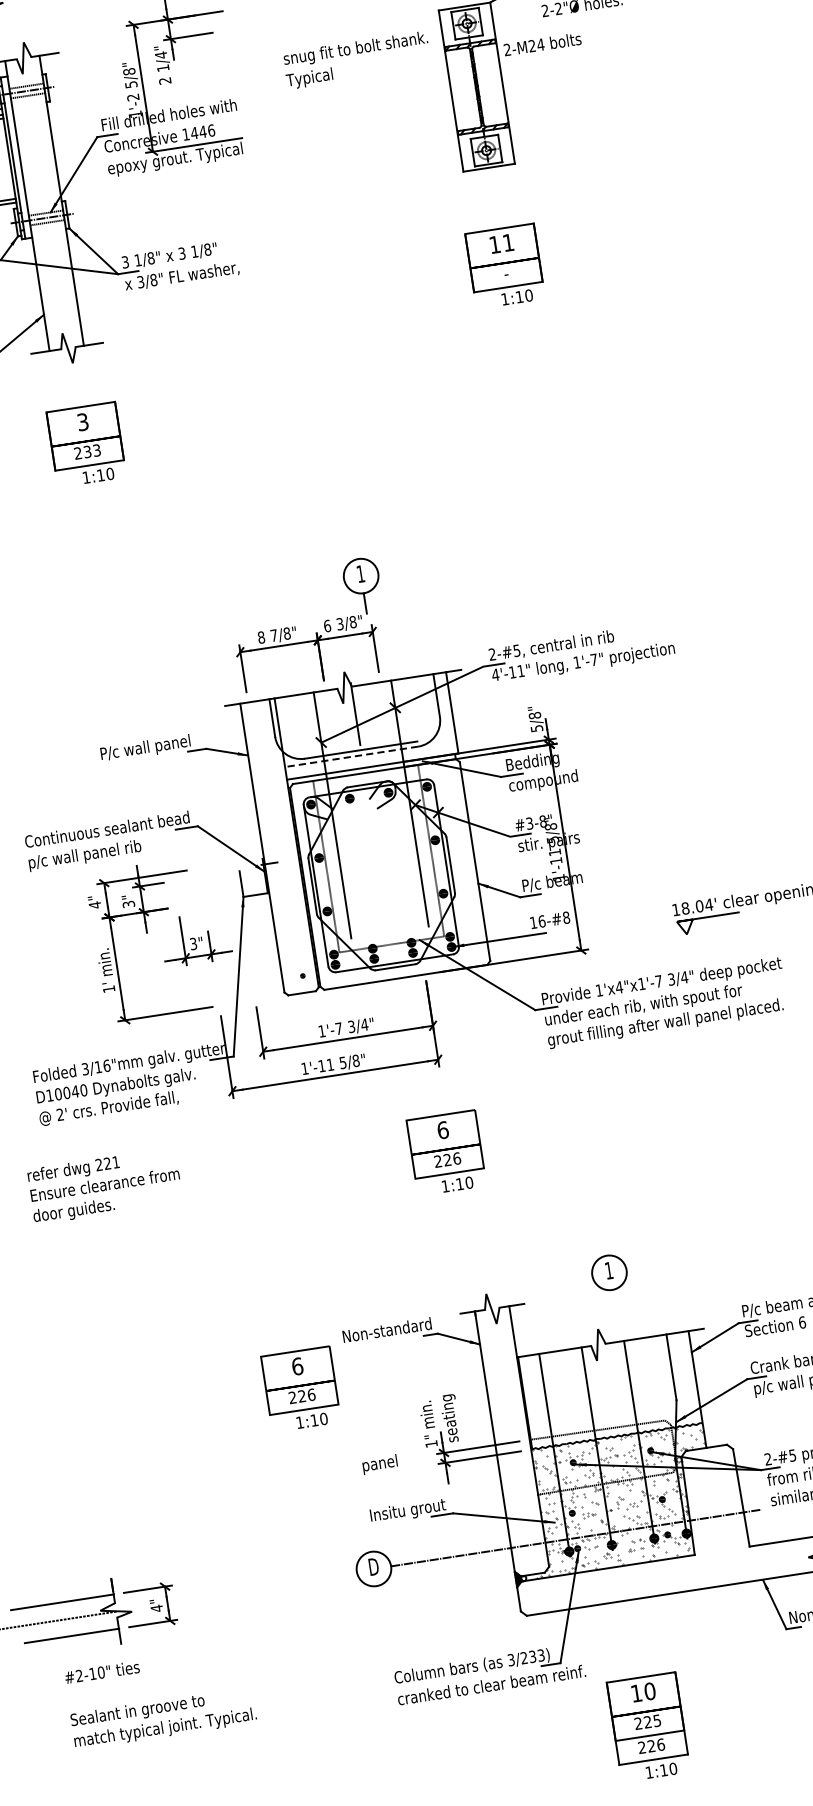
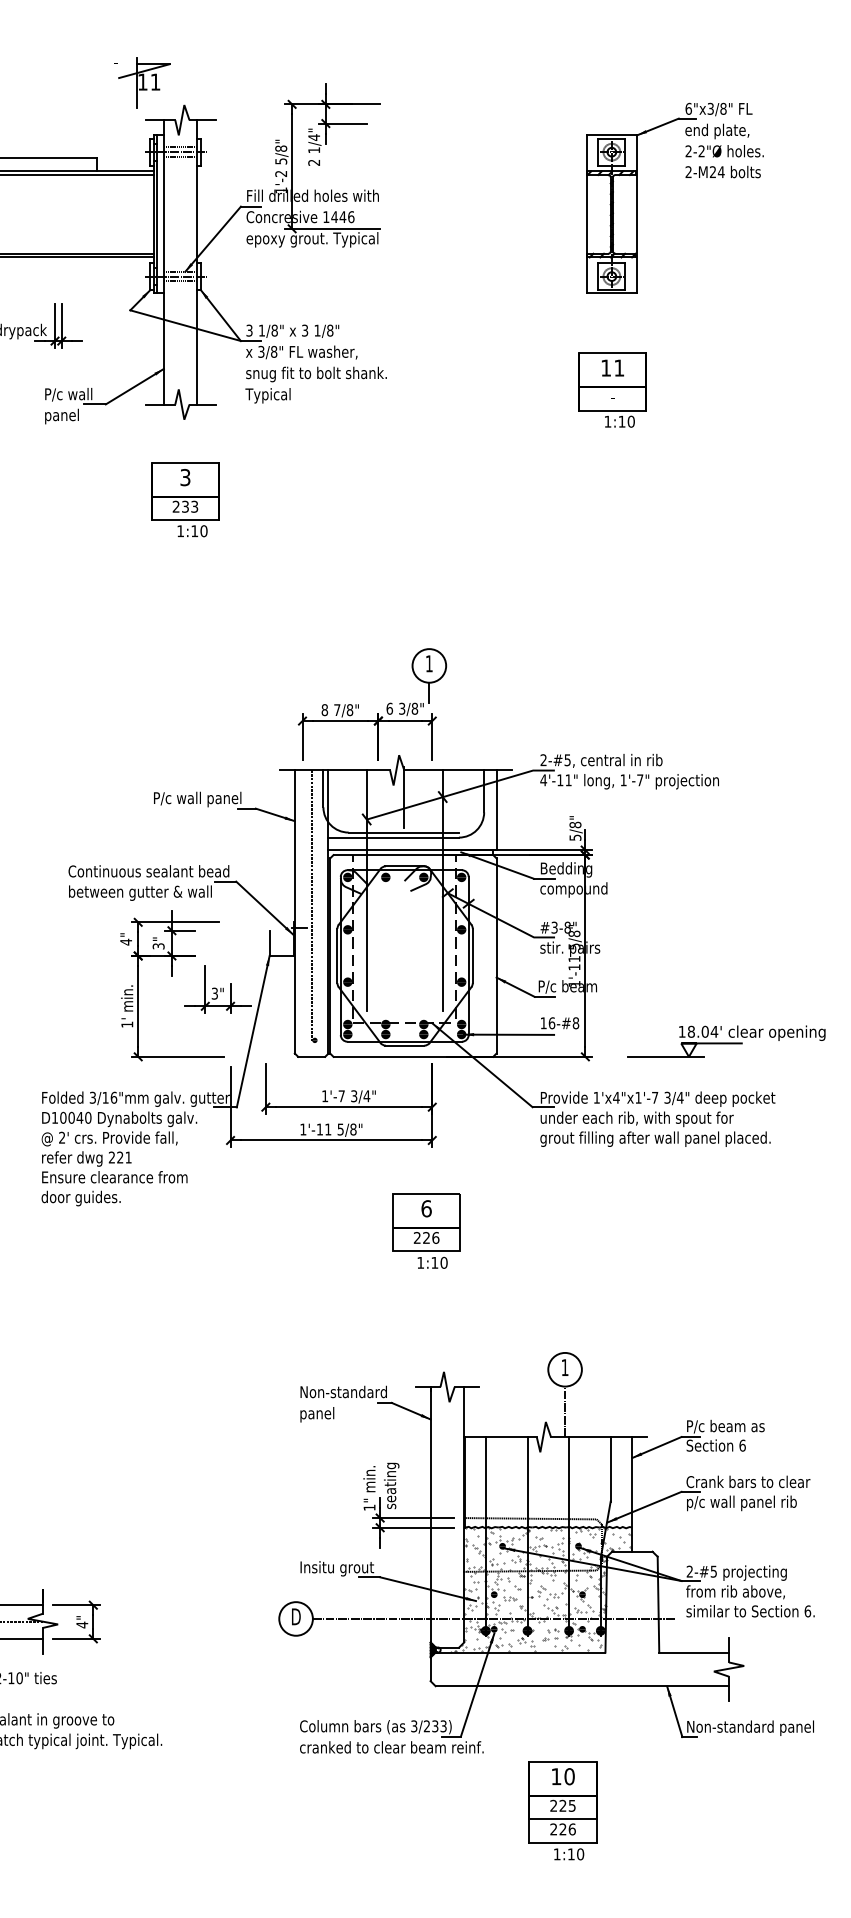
text: (541, 43) -> (722, 171), moved
text: (356, 59) -> (315, 384), moved
line: (351, 756) -> (393, 837), dashed -> solid
line: (278, 839) -> (311, 906), added
text: (101, 852) -> (140, 892), p/c wall panel rib -> between gutter & wall
line: (662, 937) -> (665, 1056), added
text: (104, 1185) -> (114, 1178), moved
line: (616, 1315) -> (565, 1411), added
part: (300, 1388) -> (252, 1435), removed
text: (380, 1464) -> (317, 1414), moved
part: (648, 1726) -> (562, 1810), moved

